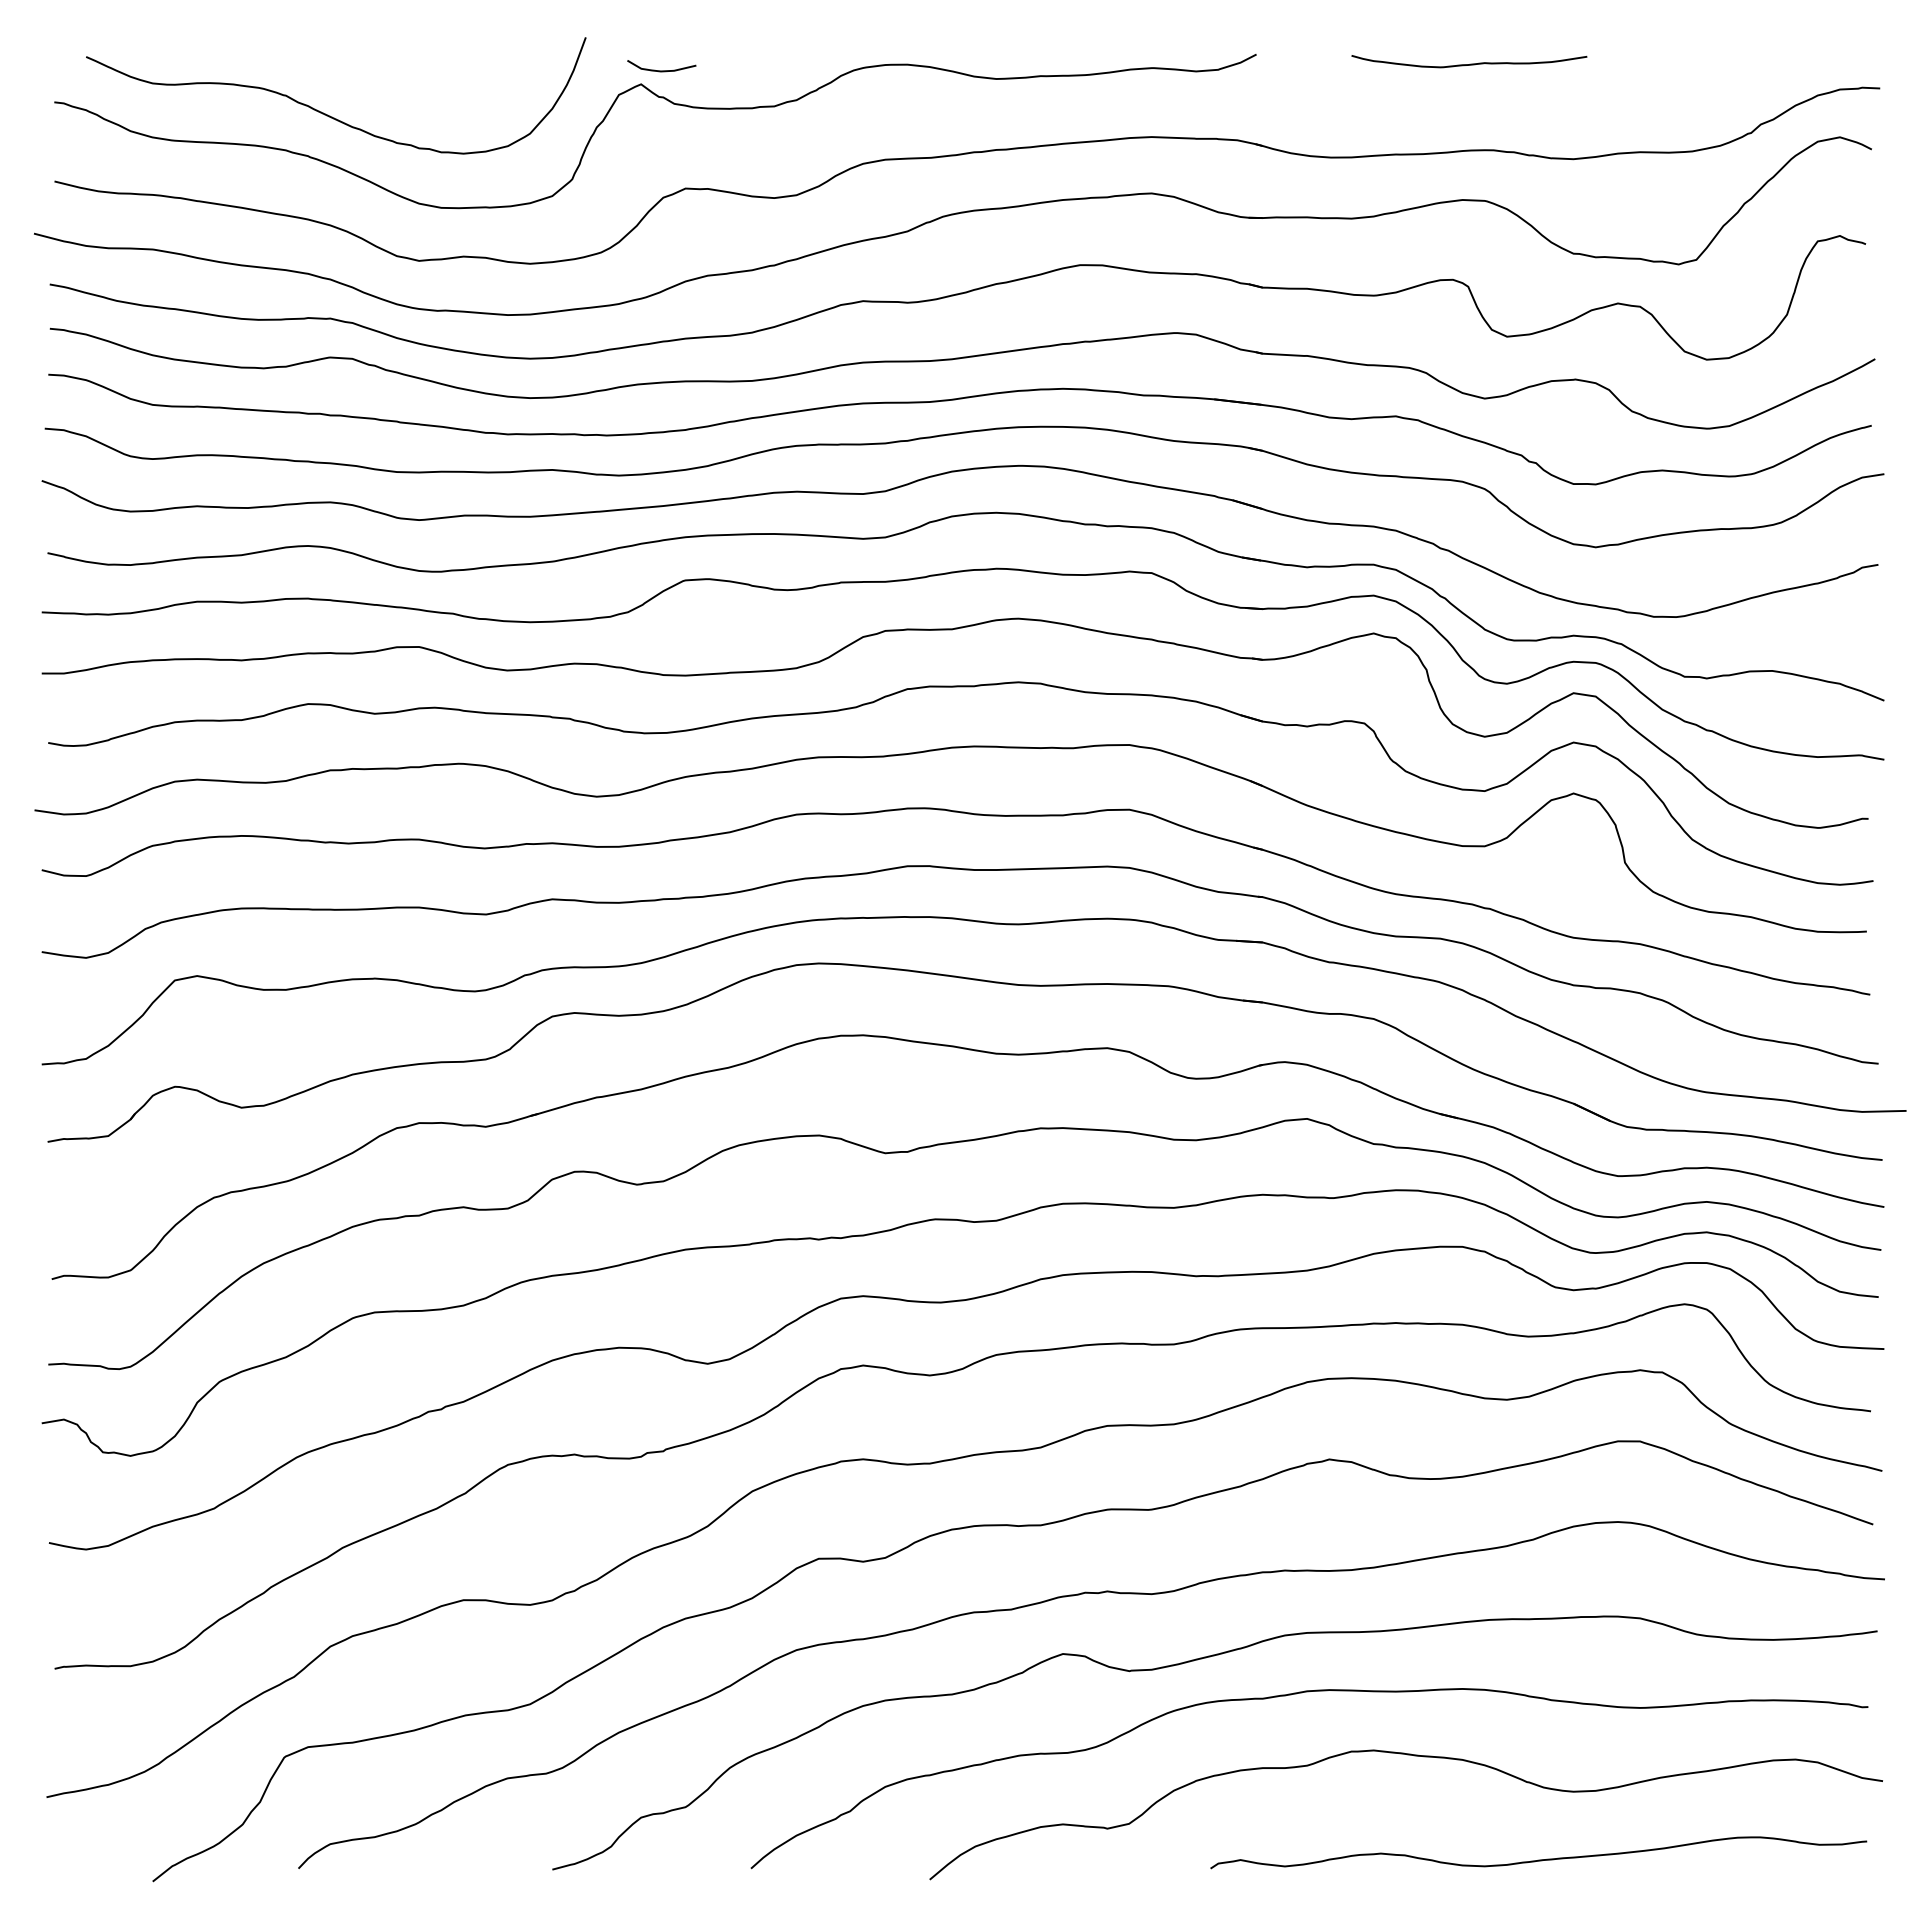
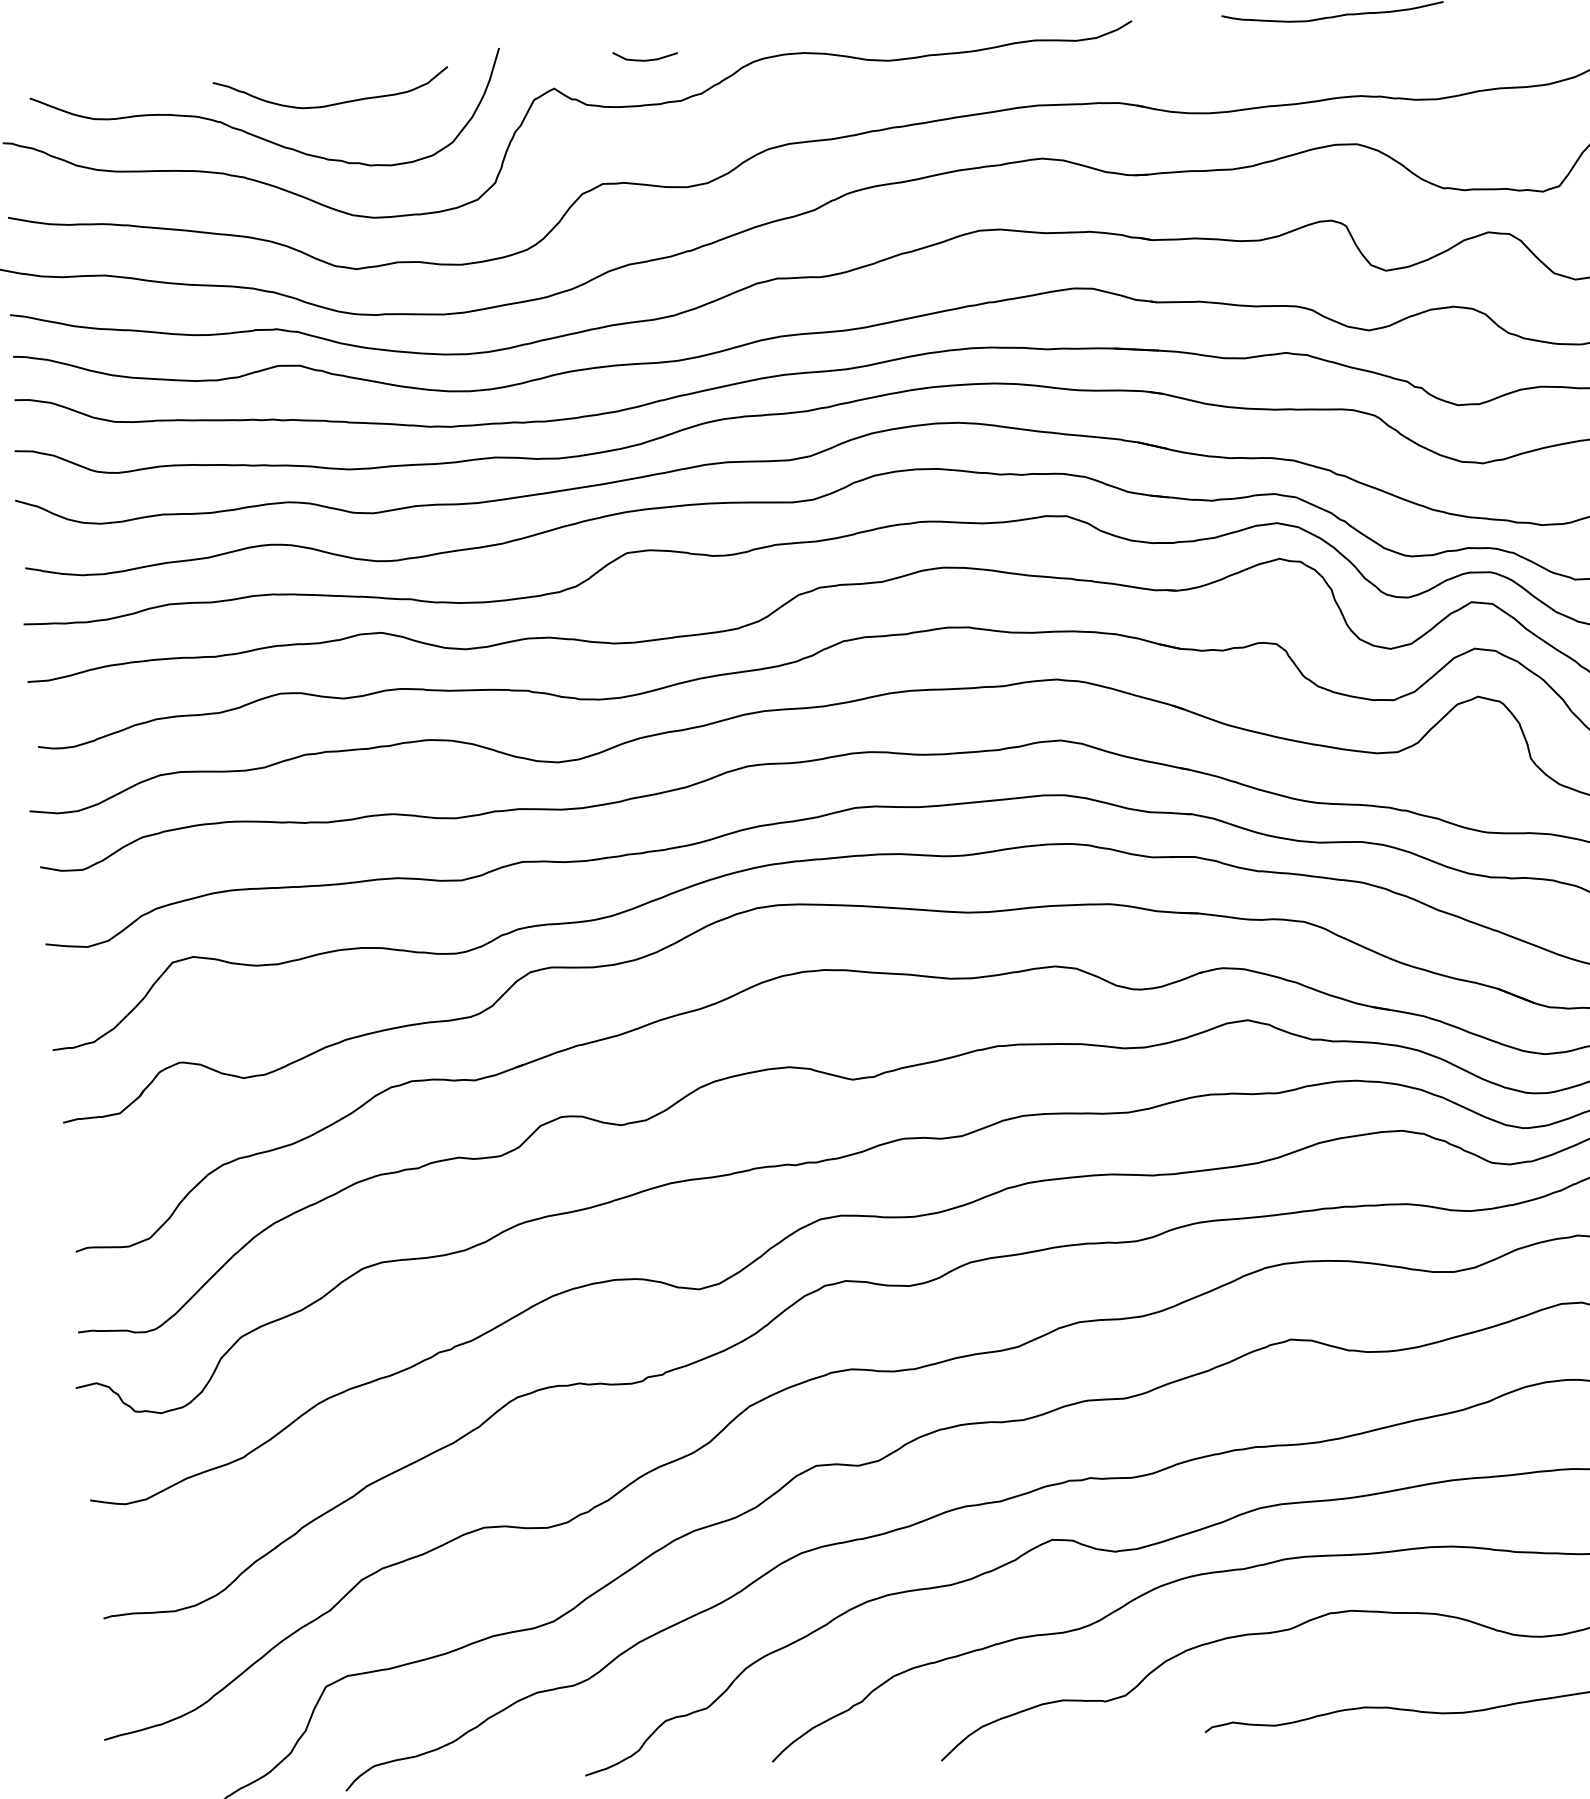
curve: (661, 70) -> (645, 59), moved
curve: (405, 84) -> (332, 103), added

